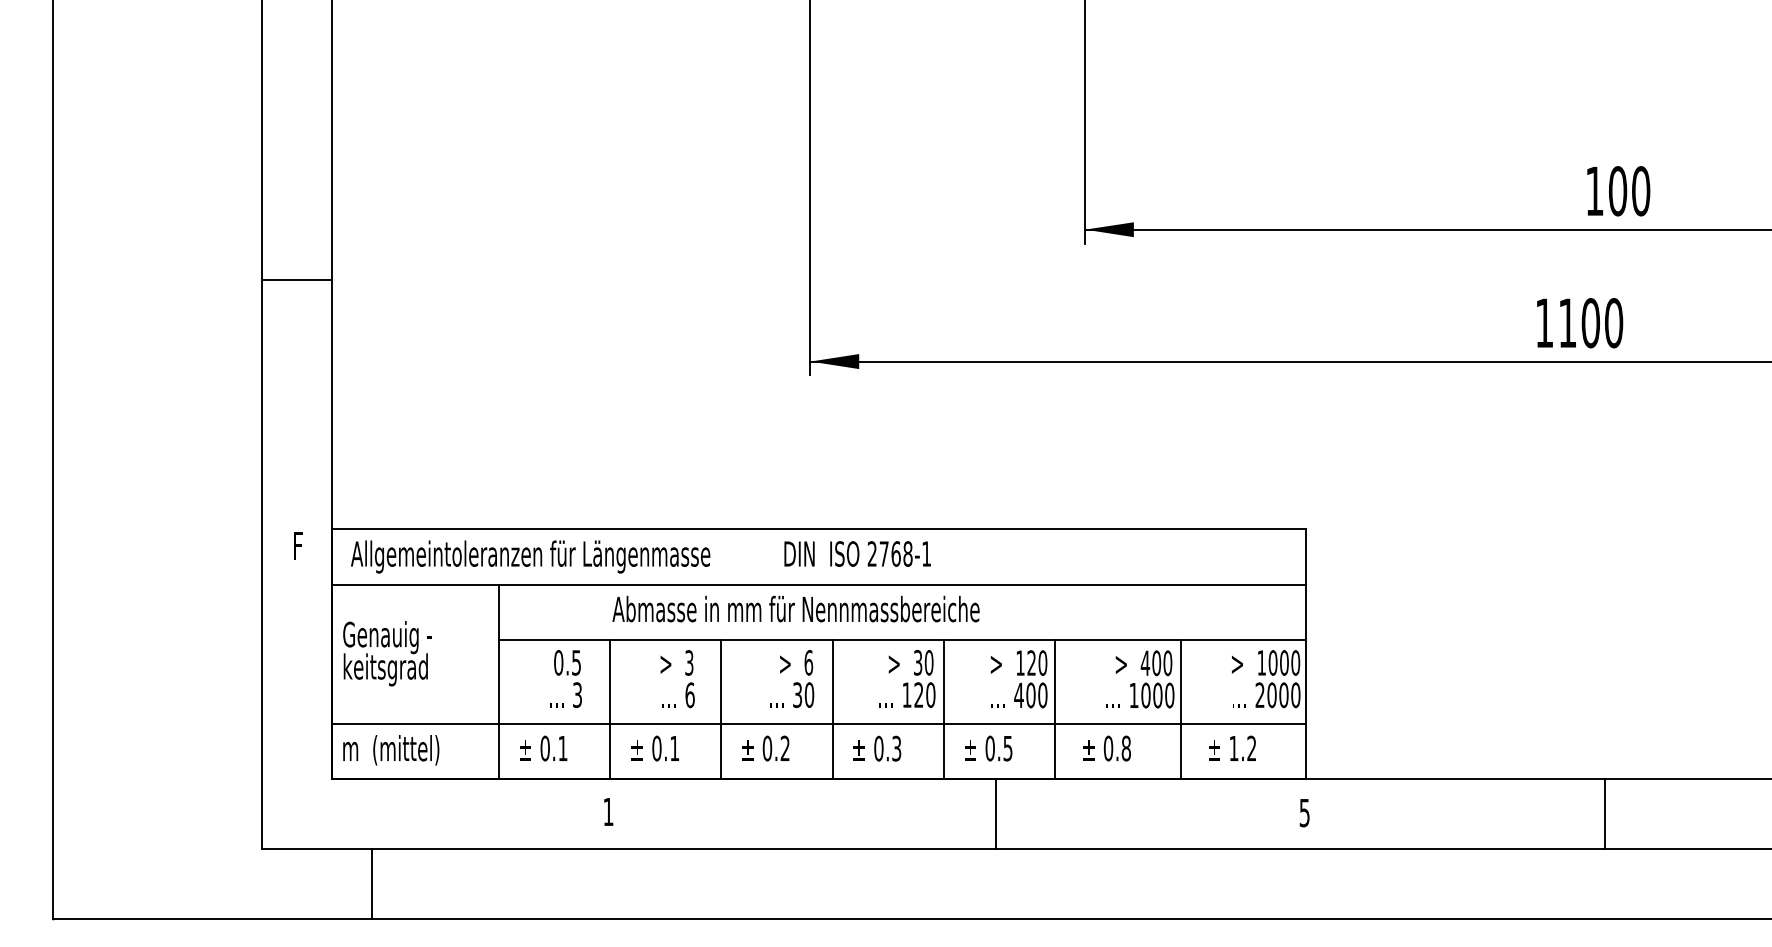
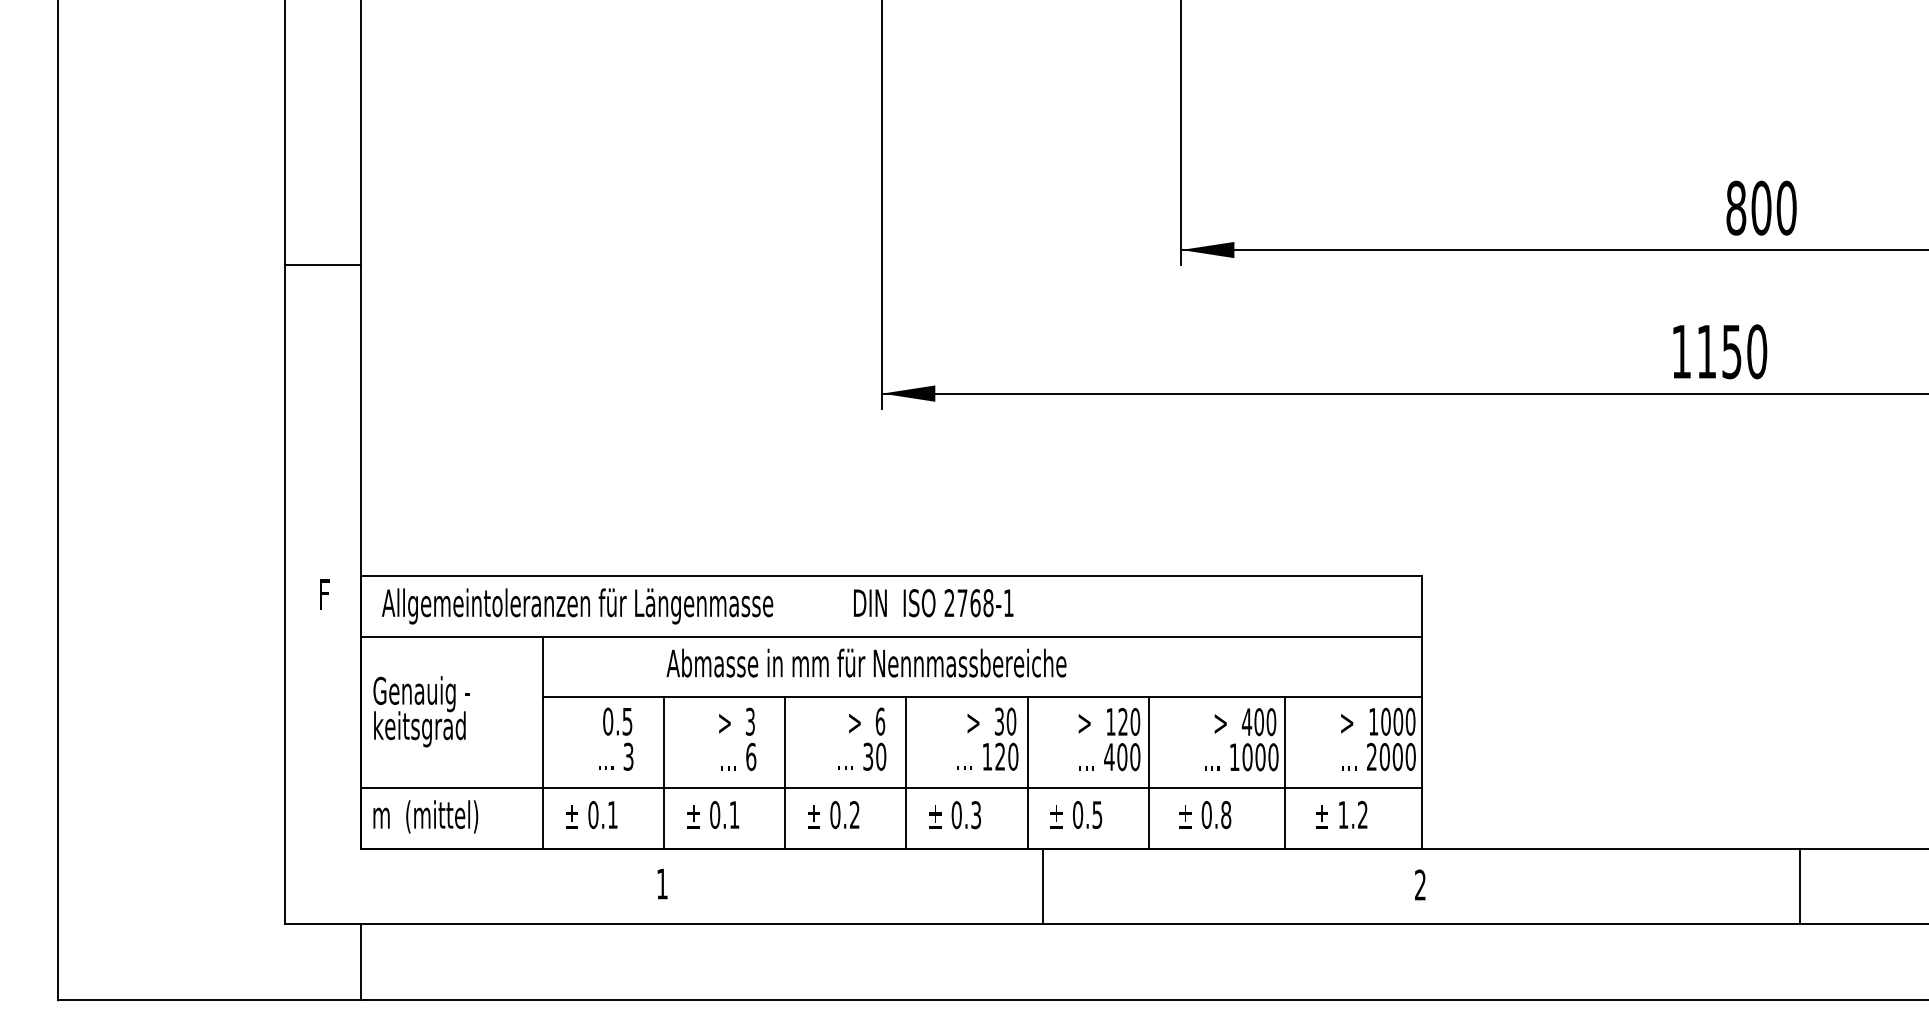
text: (1595, 190) -> (1736, 207), 100 -> 800
line: (296, 279) -> (322, 265), moved
text: (1590, 322) -> (1731, 351), 1100 -> 1150
text: (1304, 812) -> (1420, 884), 5 -> 2
line: (995, 814) -> (1042, 886), moved
line: (1605, 814) -> (1800, 886), moved
line: (371, 884) -> (360, 962), moved

